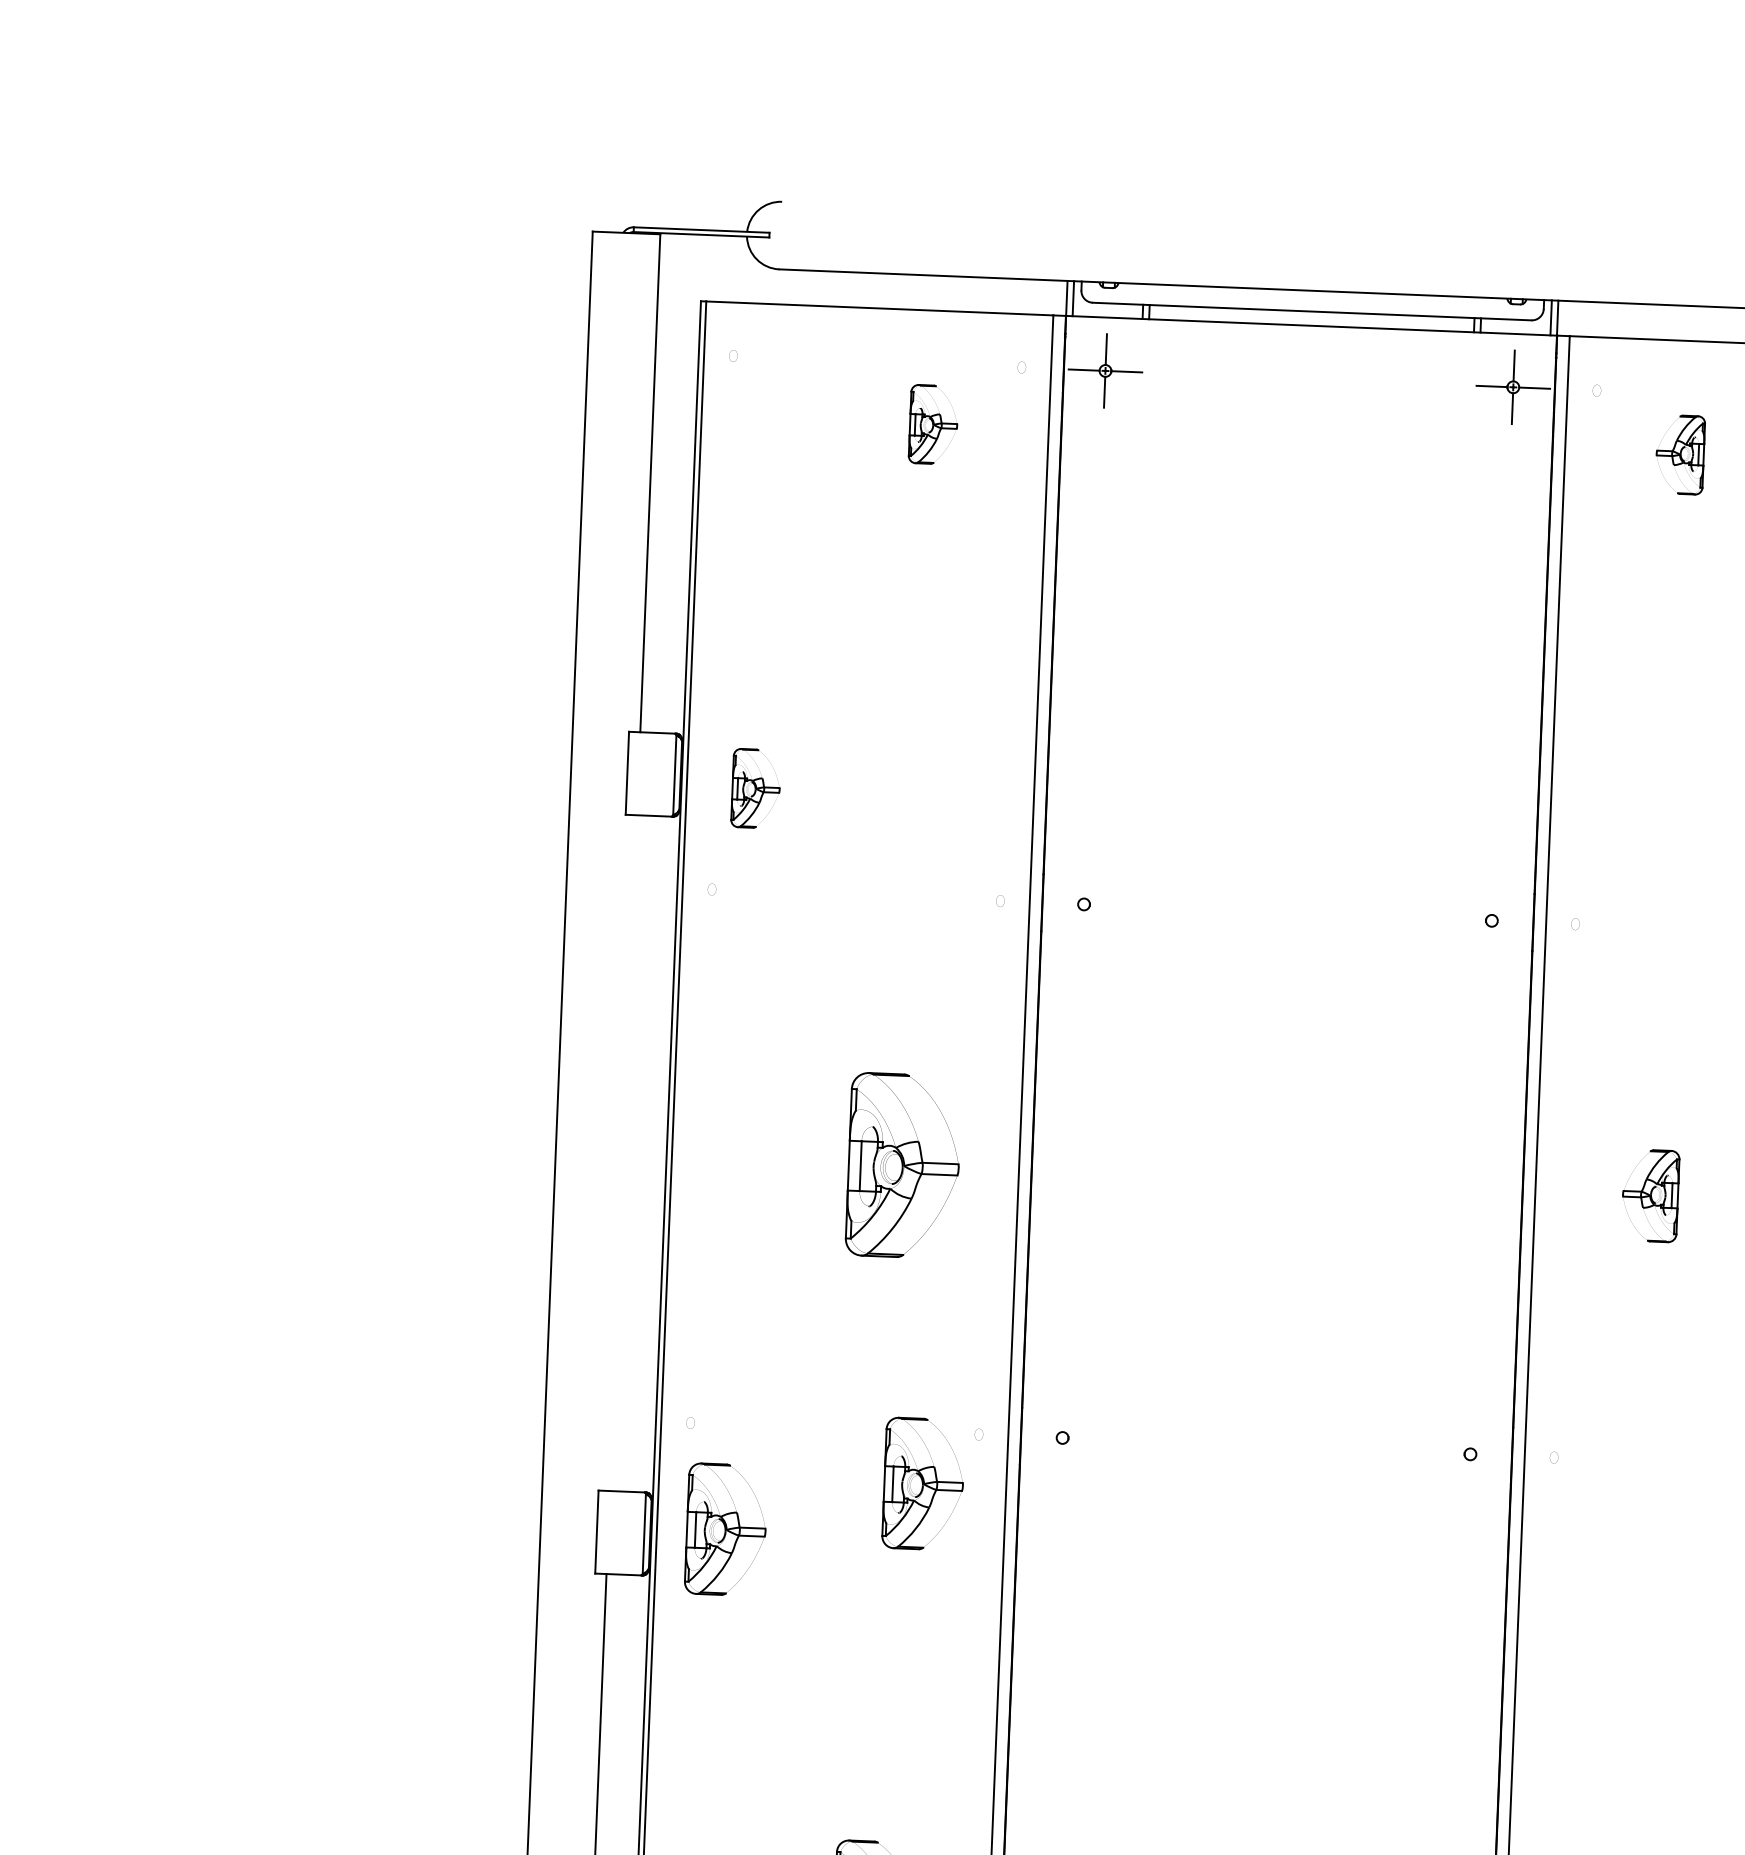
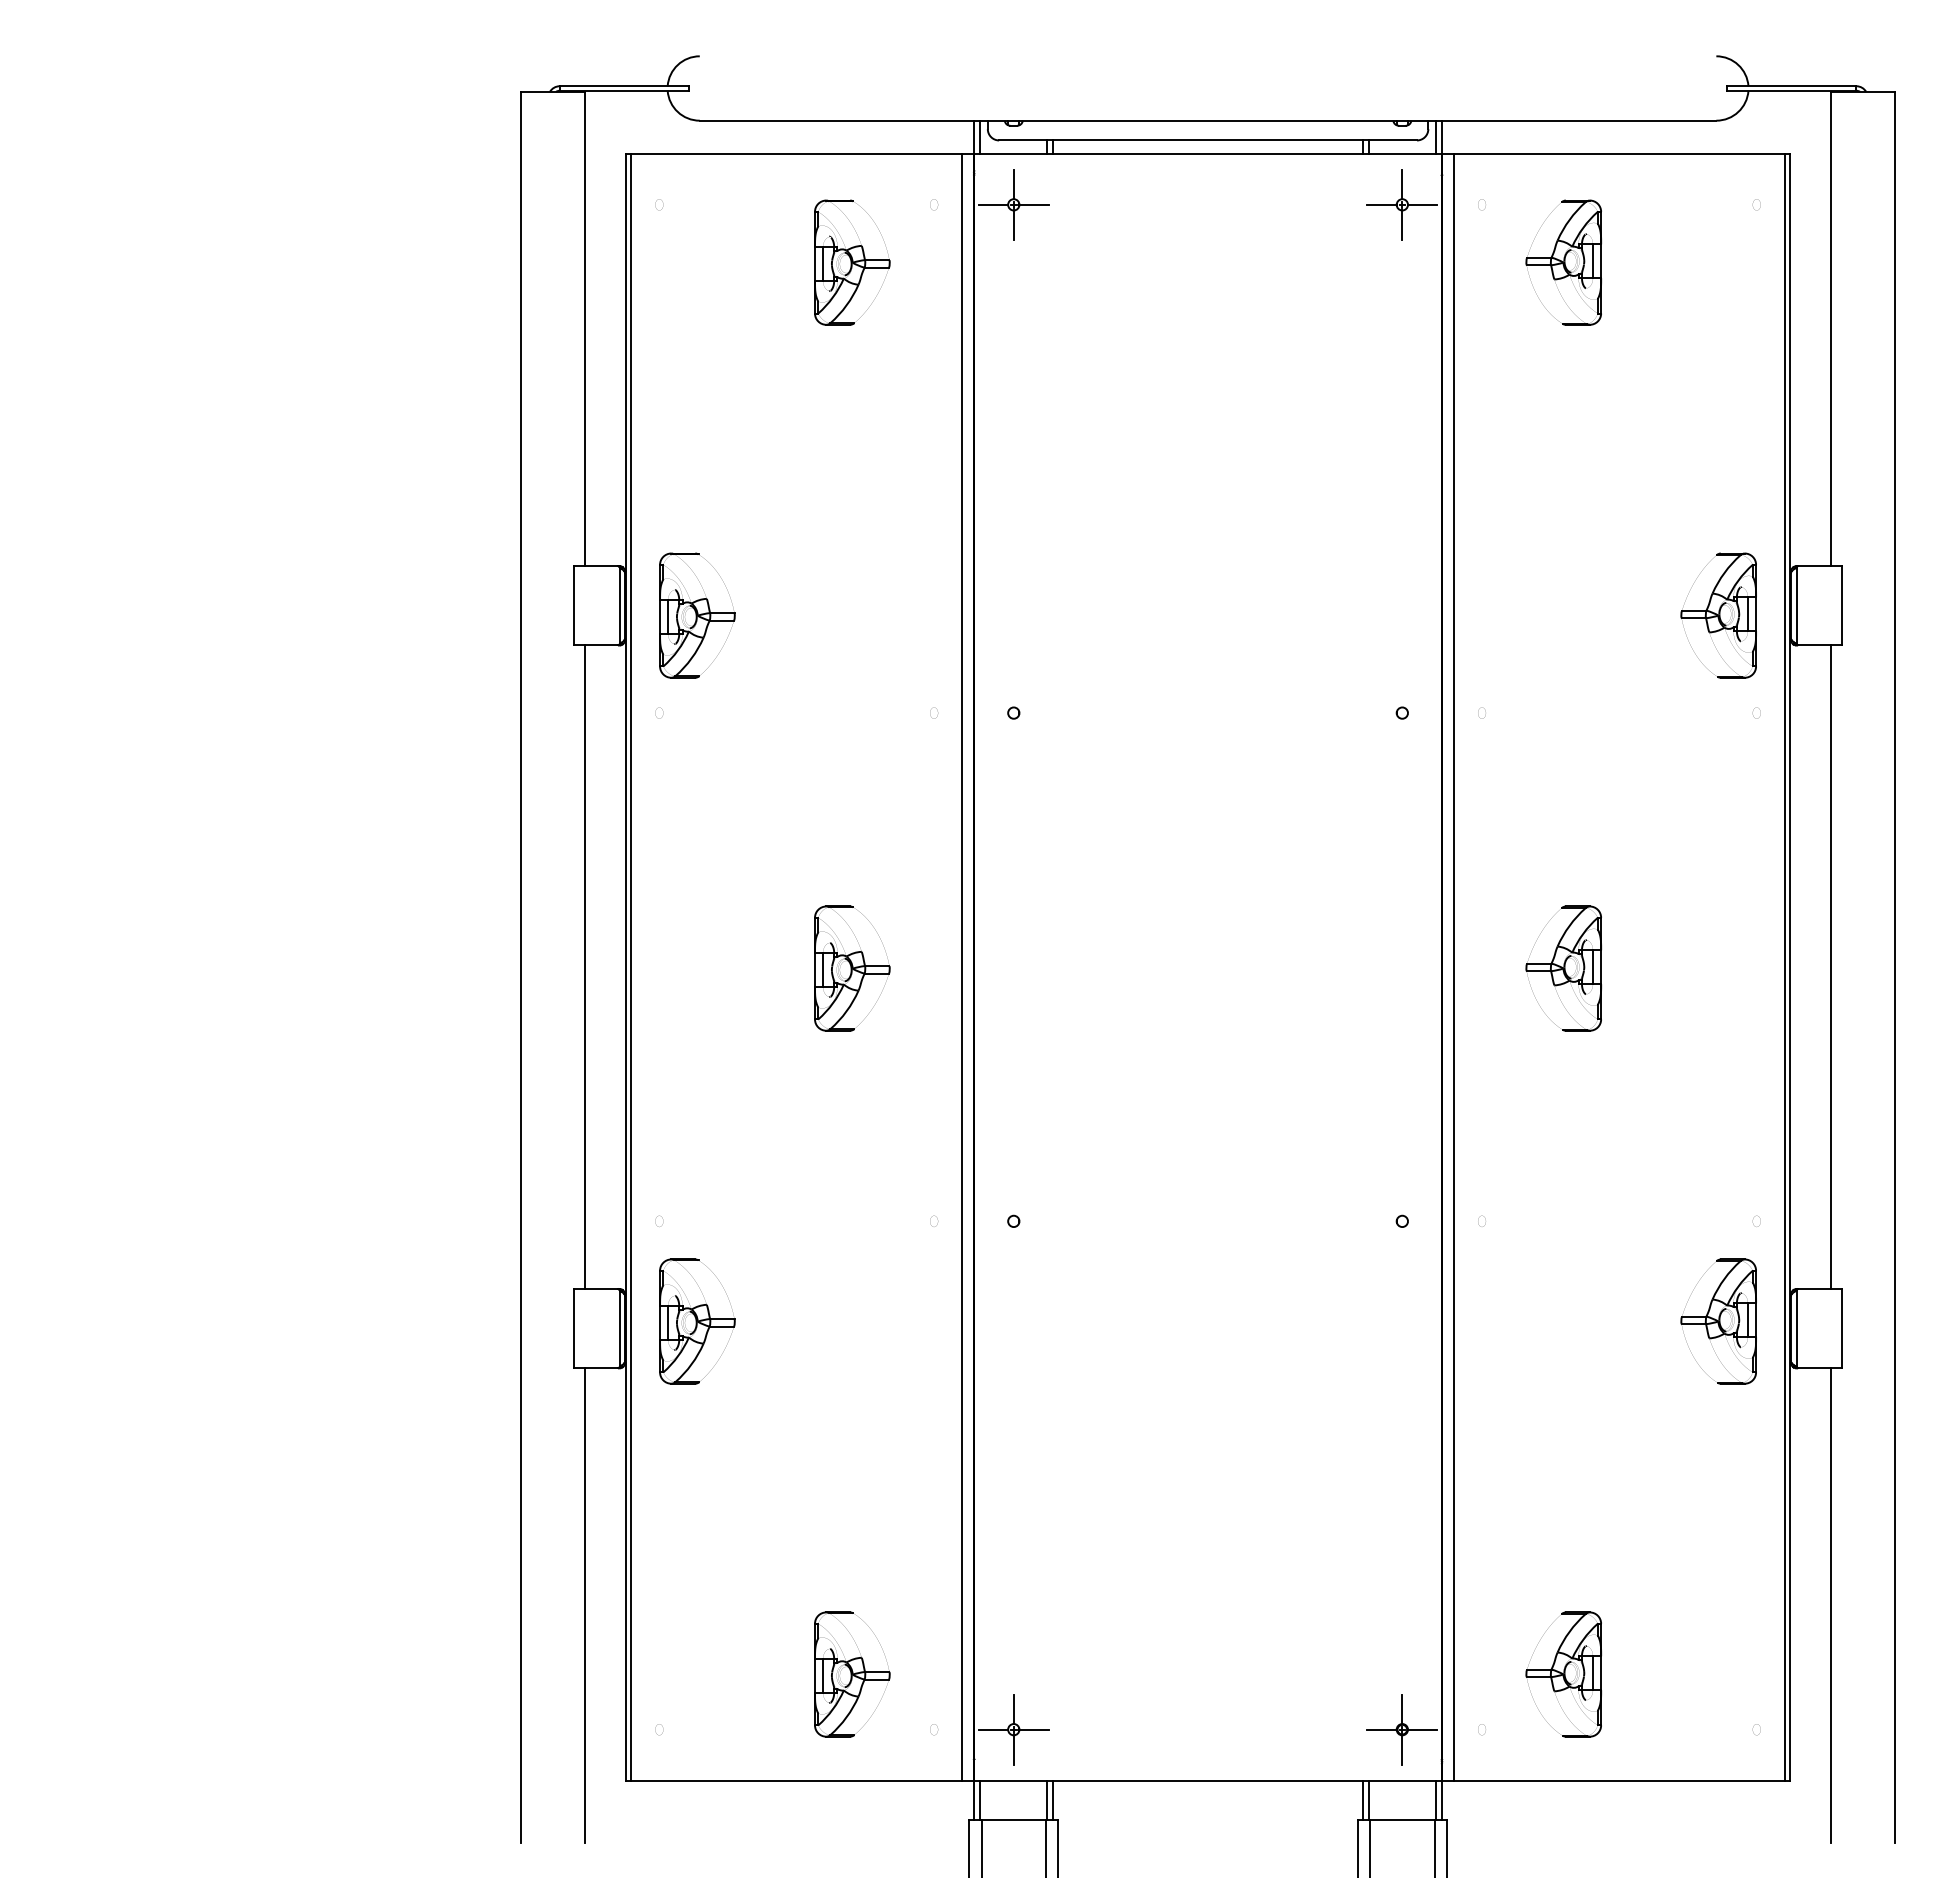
part: (933, 424) -> (852, 262), size x1.67
part: (1680, 454) -> (1563, 262), size x1.67
part: (756, 788) -> (697, 615), size x1.67
line: (623, 1153) -> (585, 967), added
part: (903, 1165) -> (852, 968), size x0.71
part: (1650, 1195) -> (1563, 968), size x1.43
part: (923, 1484) -> (883, 1270), removed

